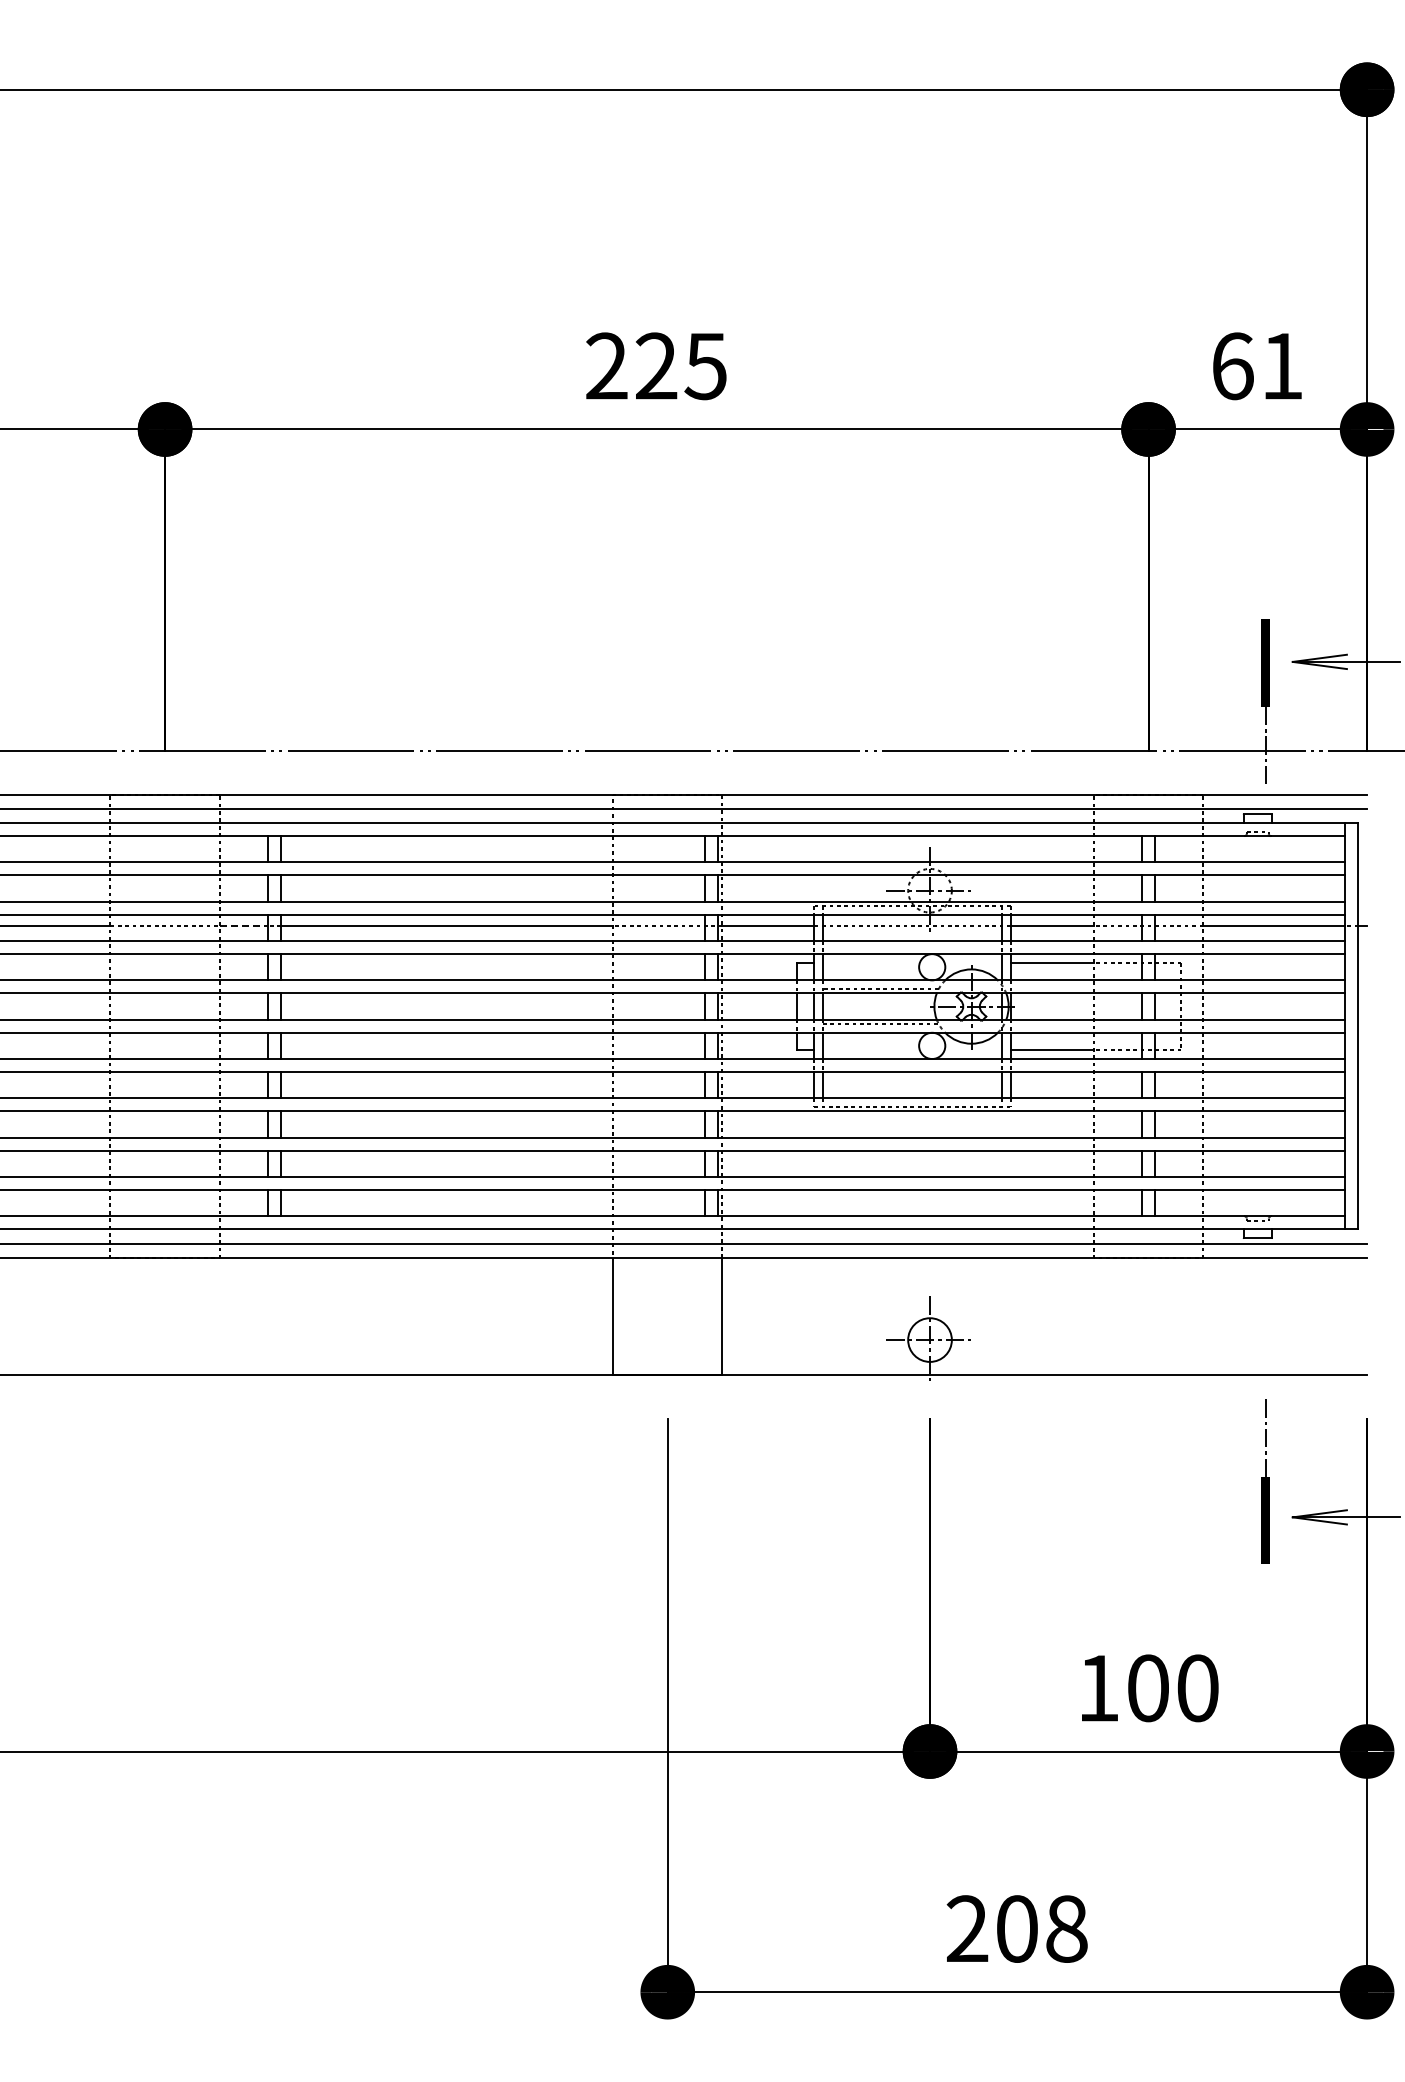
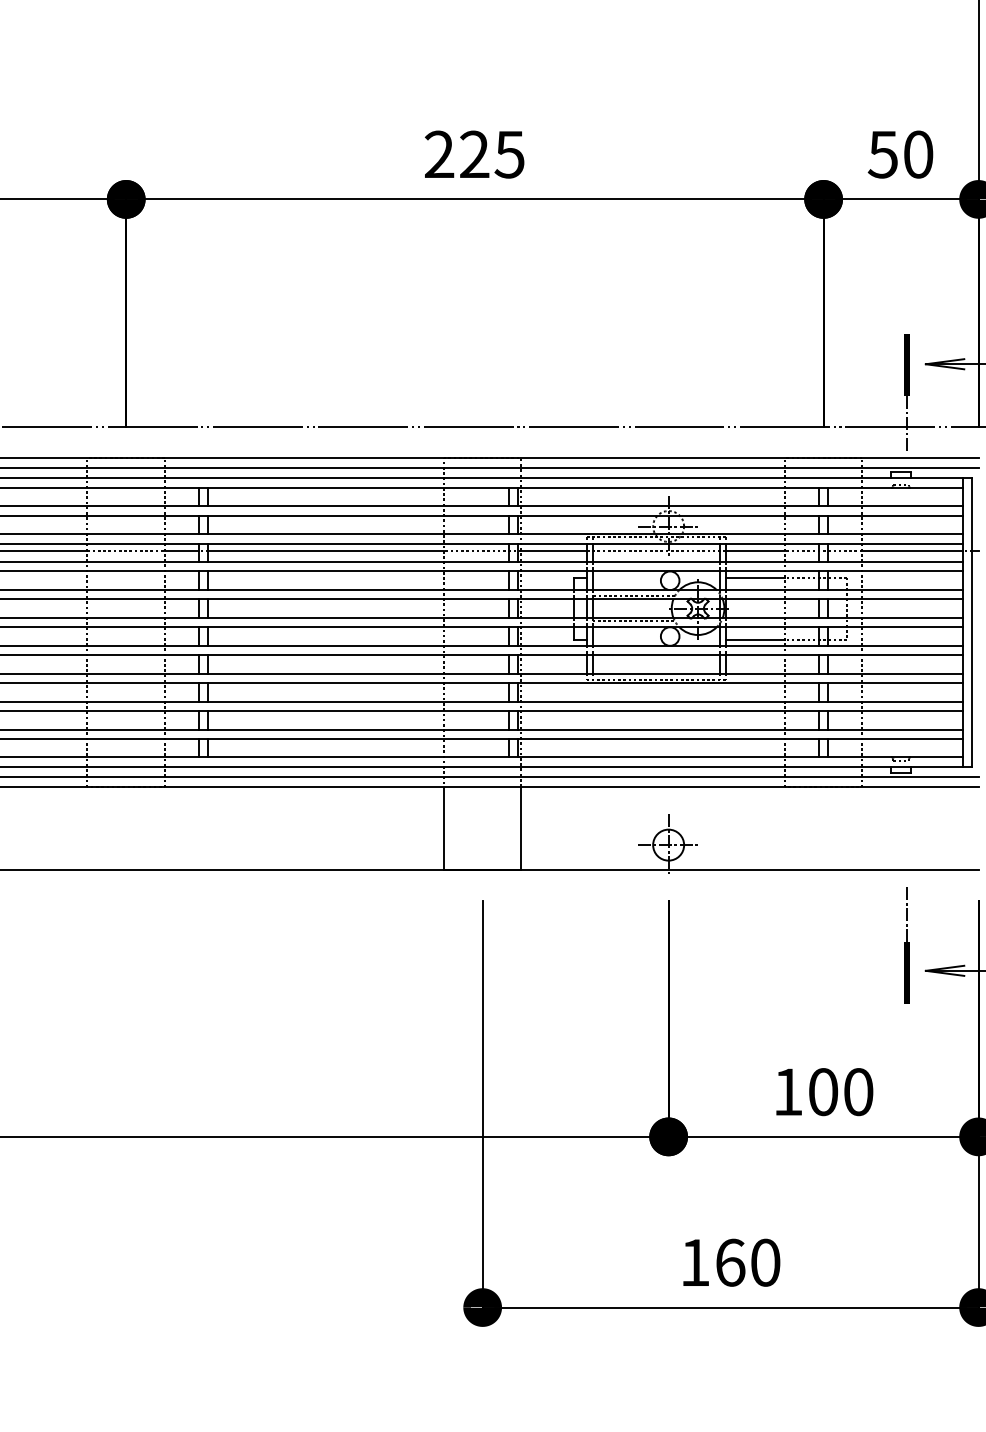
text: (1256, 366) -> (900, 154), 61 -> 50
line: (244, 925) -> (182, 551), dashed -> solid
text: (1016, 1928) -> (729, 1262), 208 -> 160

